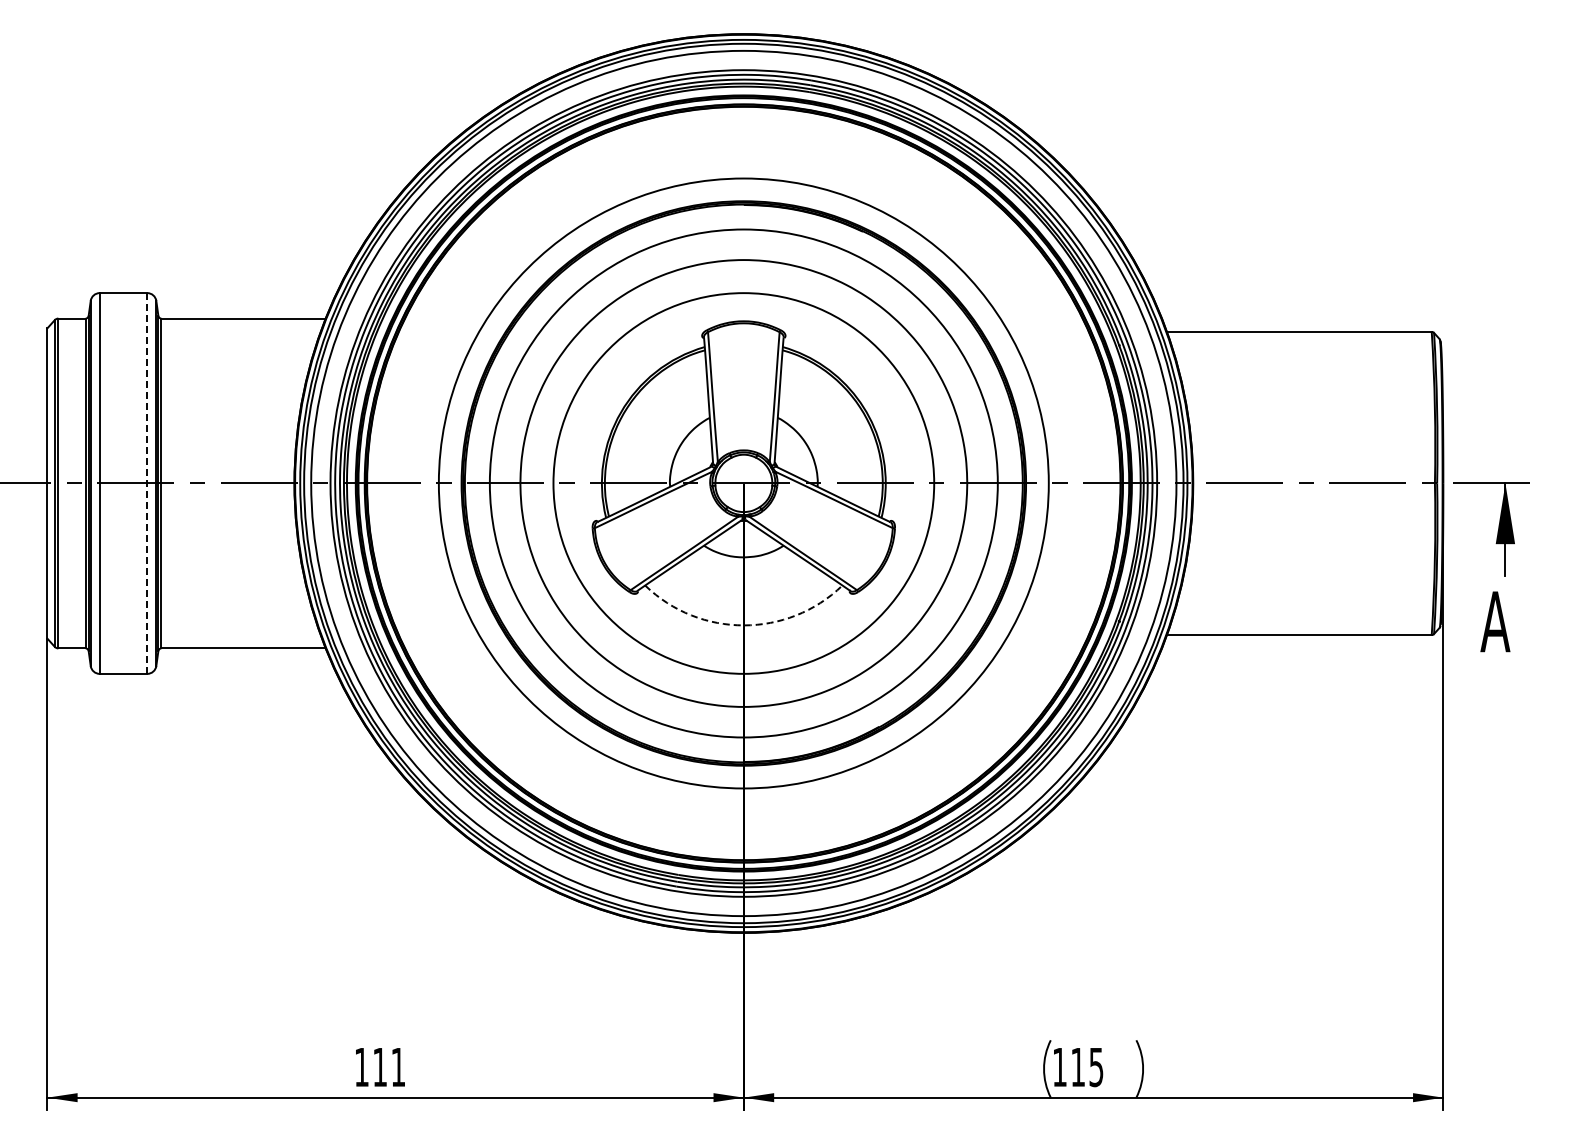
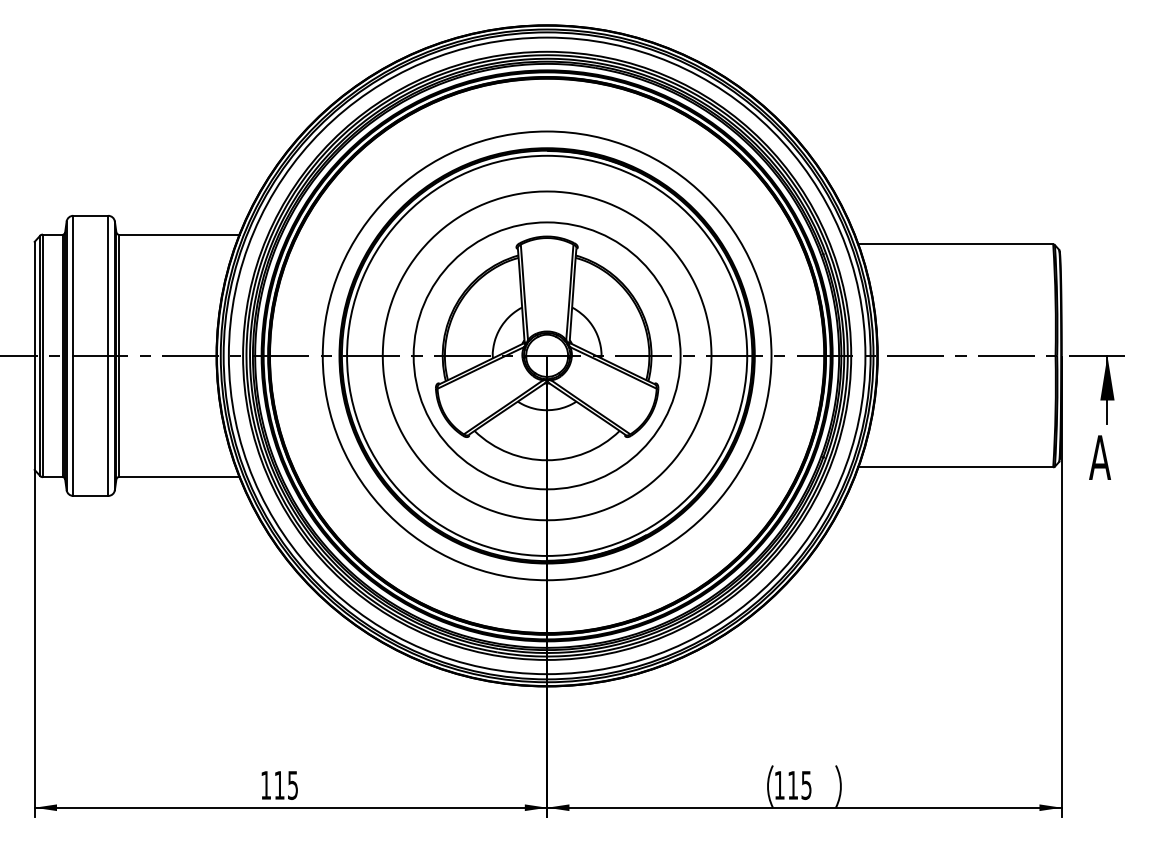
circle: (743, 483) -> (546, 355), size x0.71
circle: (743, 483) -> (546, 355), size x1.43
line: (147, 484) -> (108, 356), dashed -> solid
arc: (743, 625) -> (546, 460), dashed -> solid
text: (398, 1067) -> (293, 785), 111 -> 115

